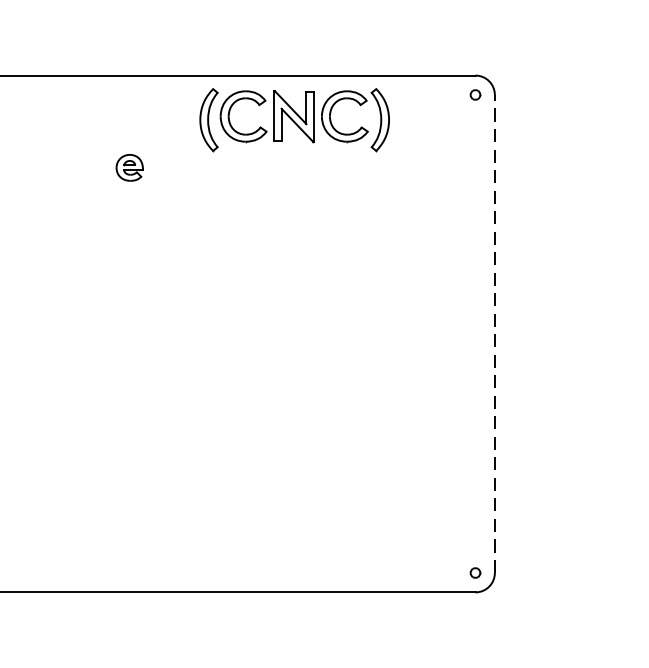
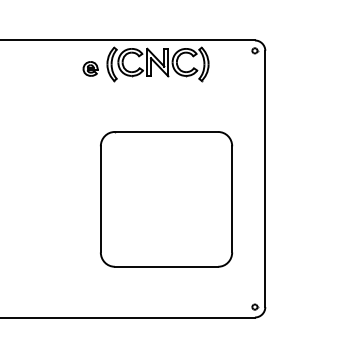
part: (129, 167) -> (90, 68), moved
line: (495, 333) -> (265, 178), dashed -> solid
part: (310, 372) -> (166, 199), added

